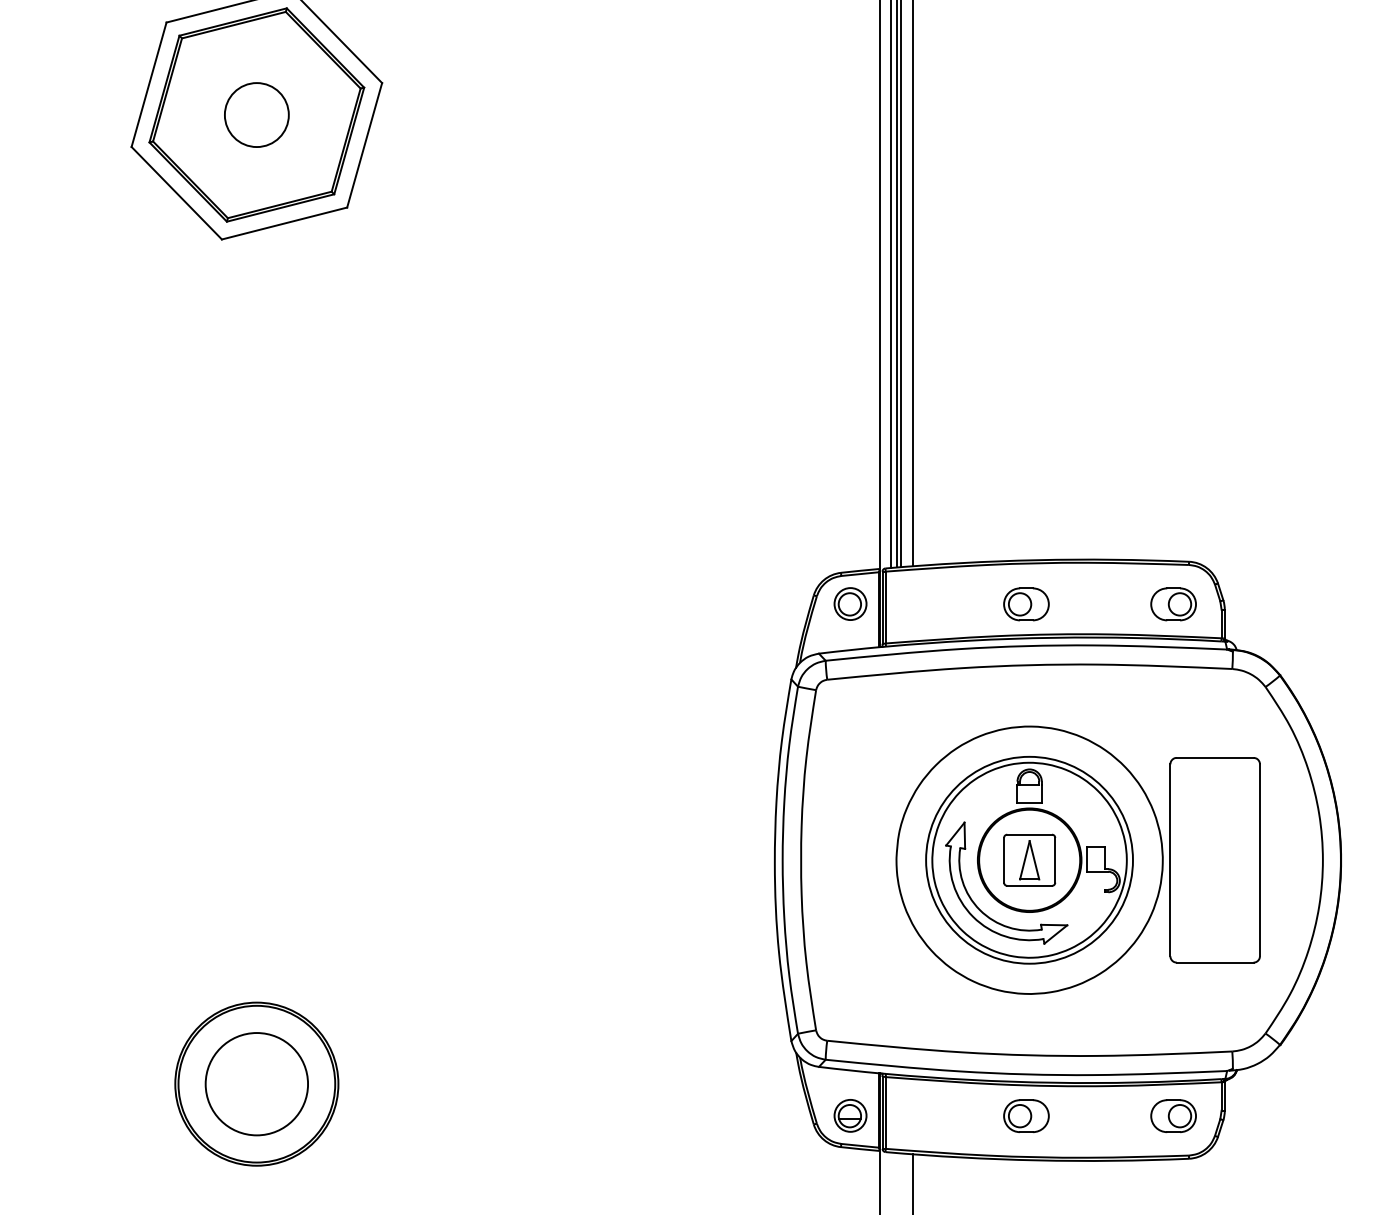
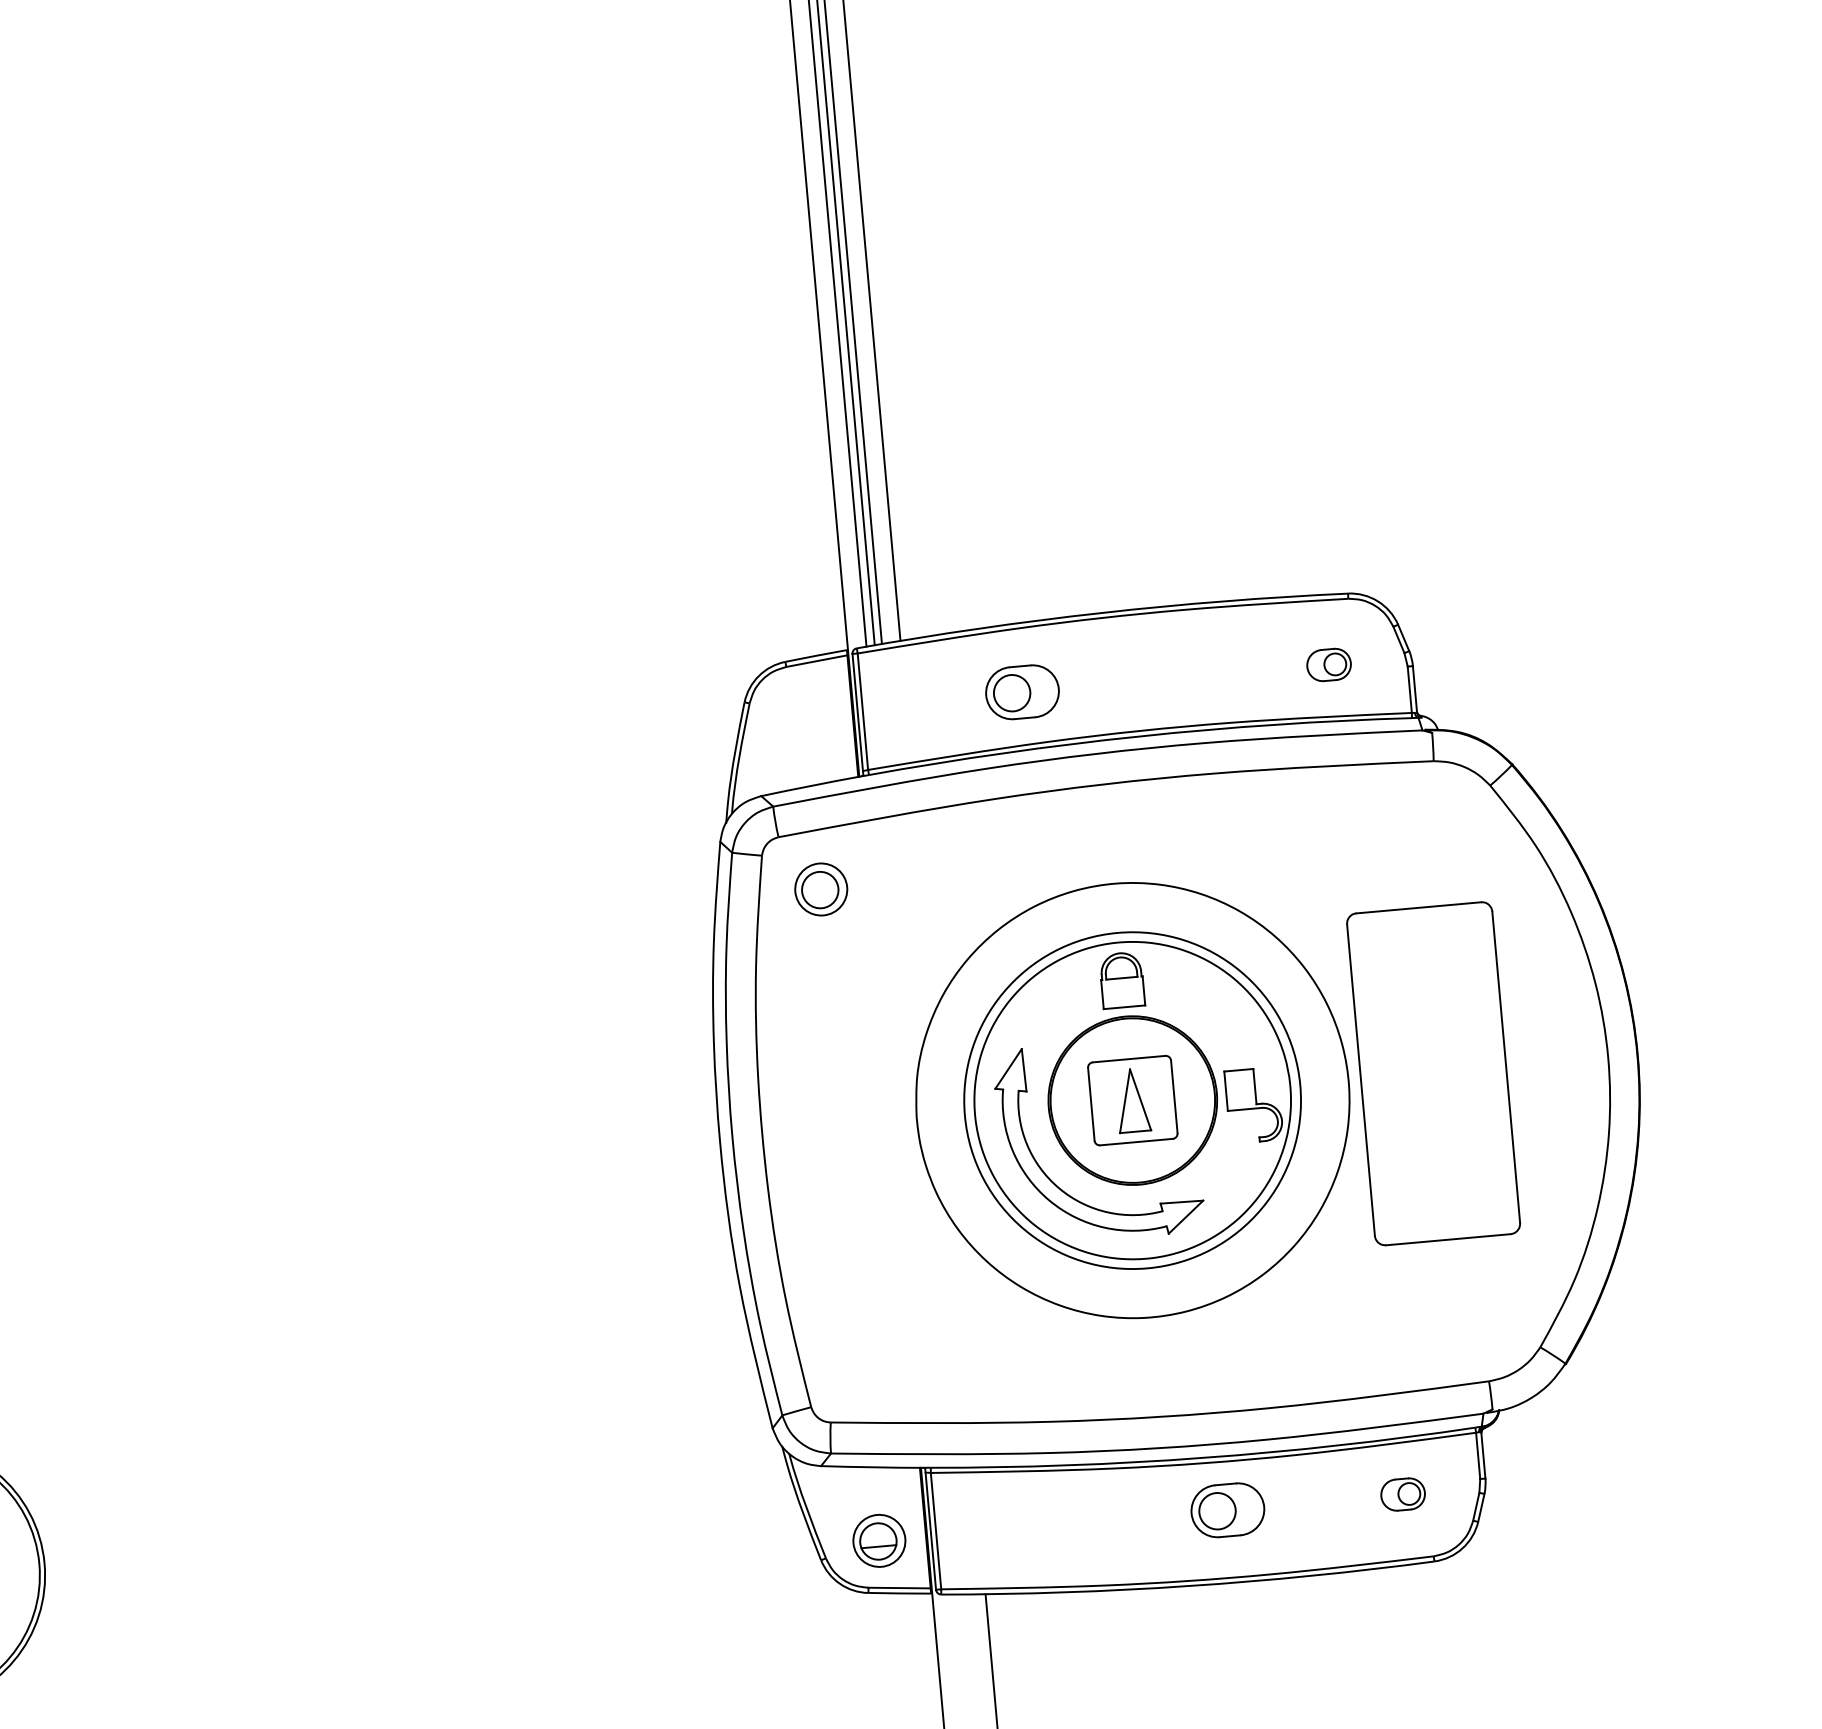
part: (850, 603) -> (821, 888), moved
part: (1026, 604) -> (1022, 692), moved
part: (1173, 604) -> (1329, 665), size x0.6
part: (1026, 1115) -> (1227, 1509), moved
part: (1173, 1115) -> (1402, 1493), size x0.6

